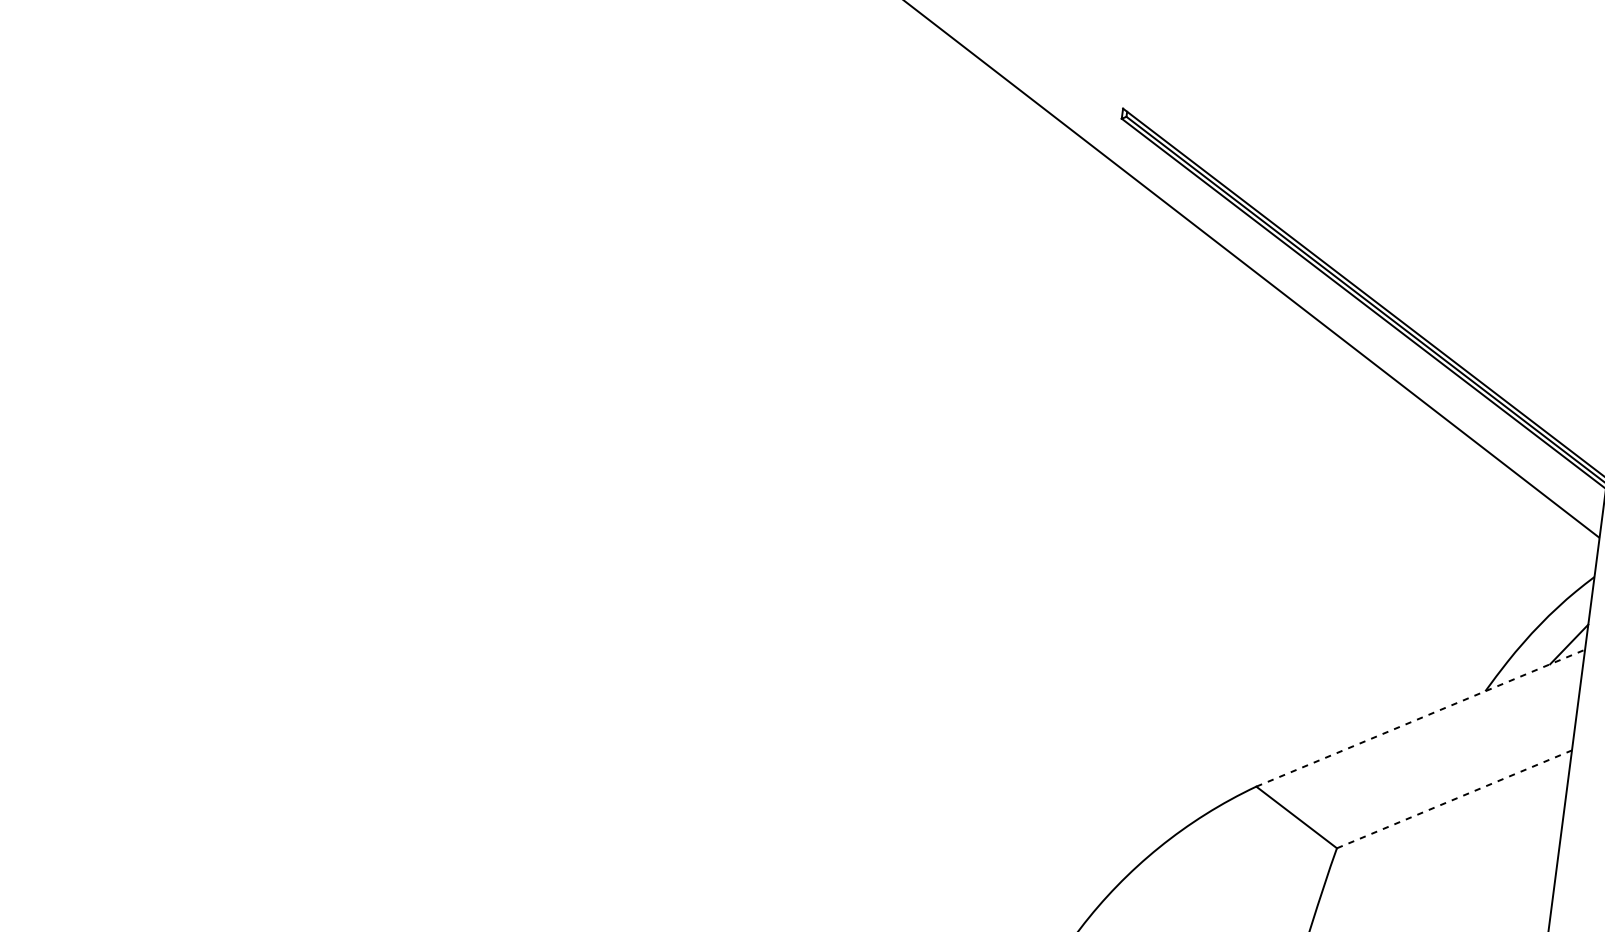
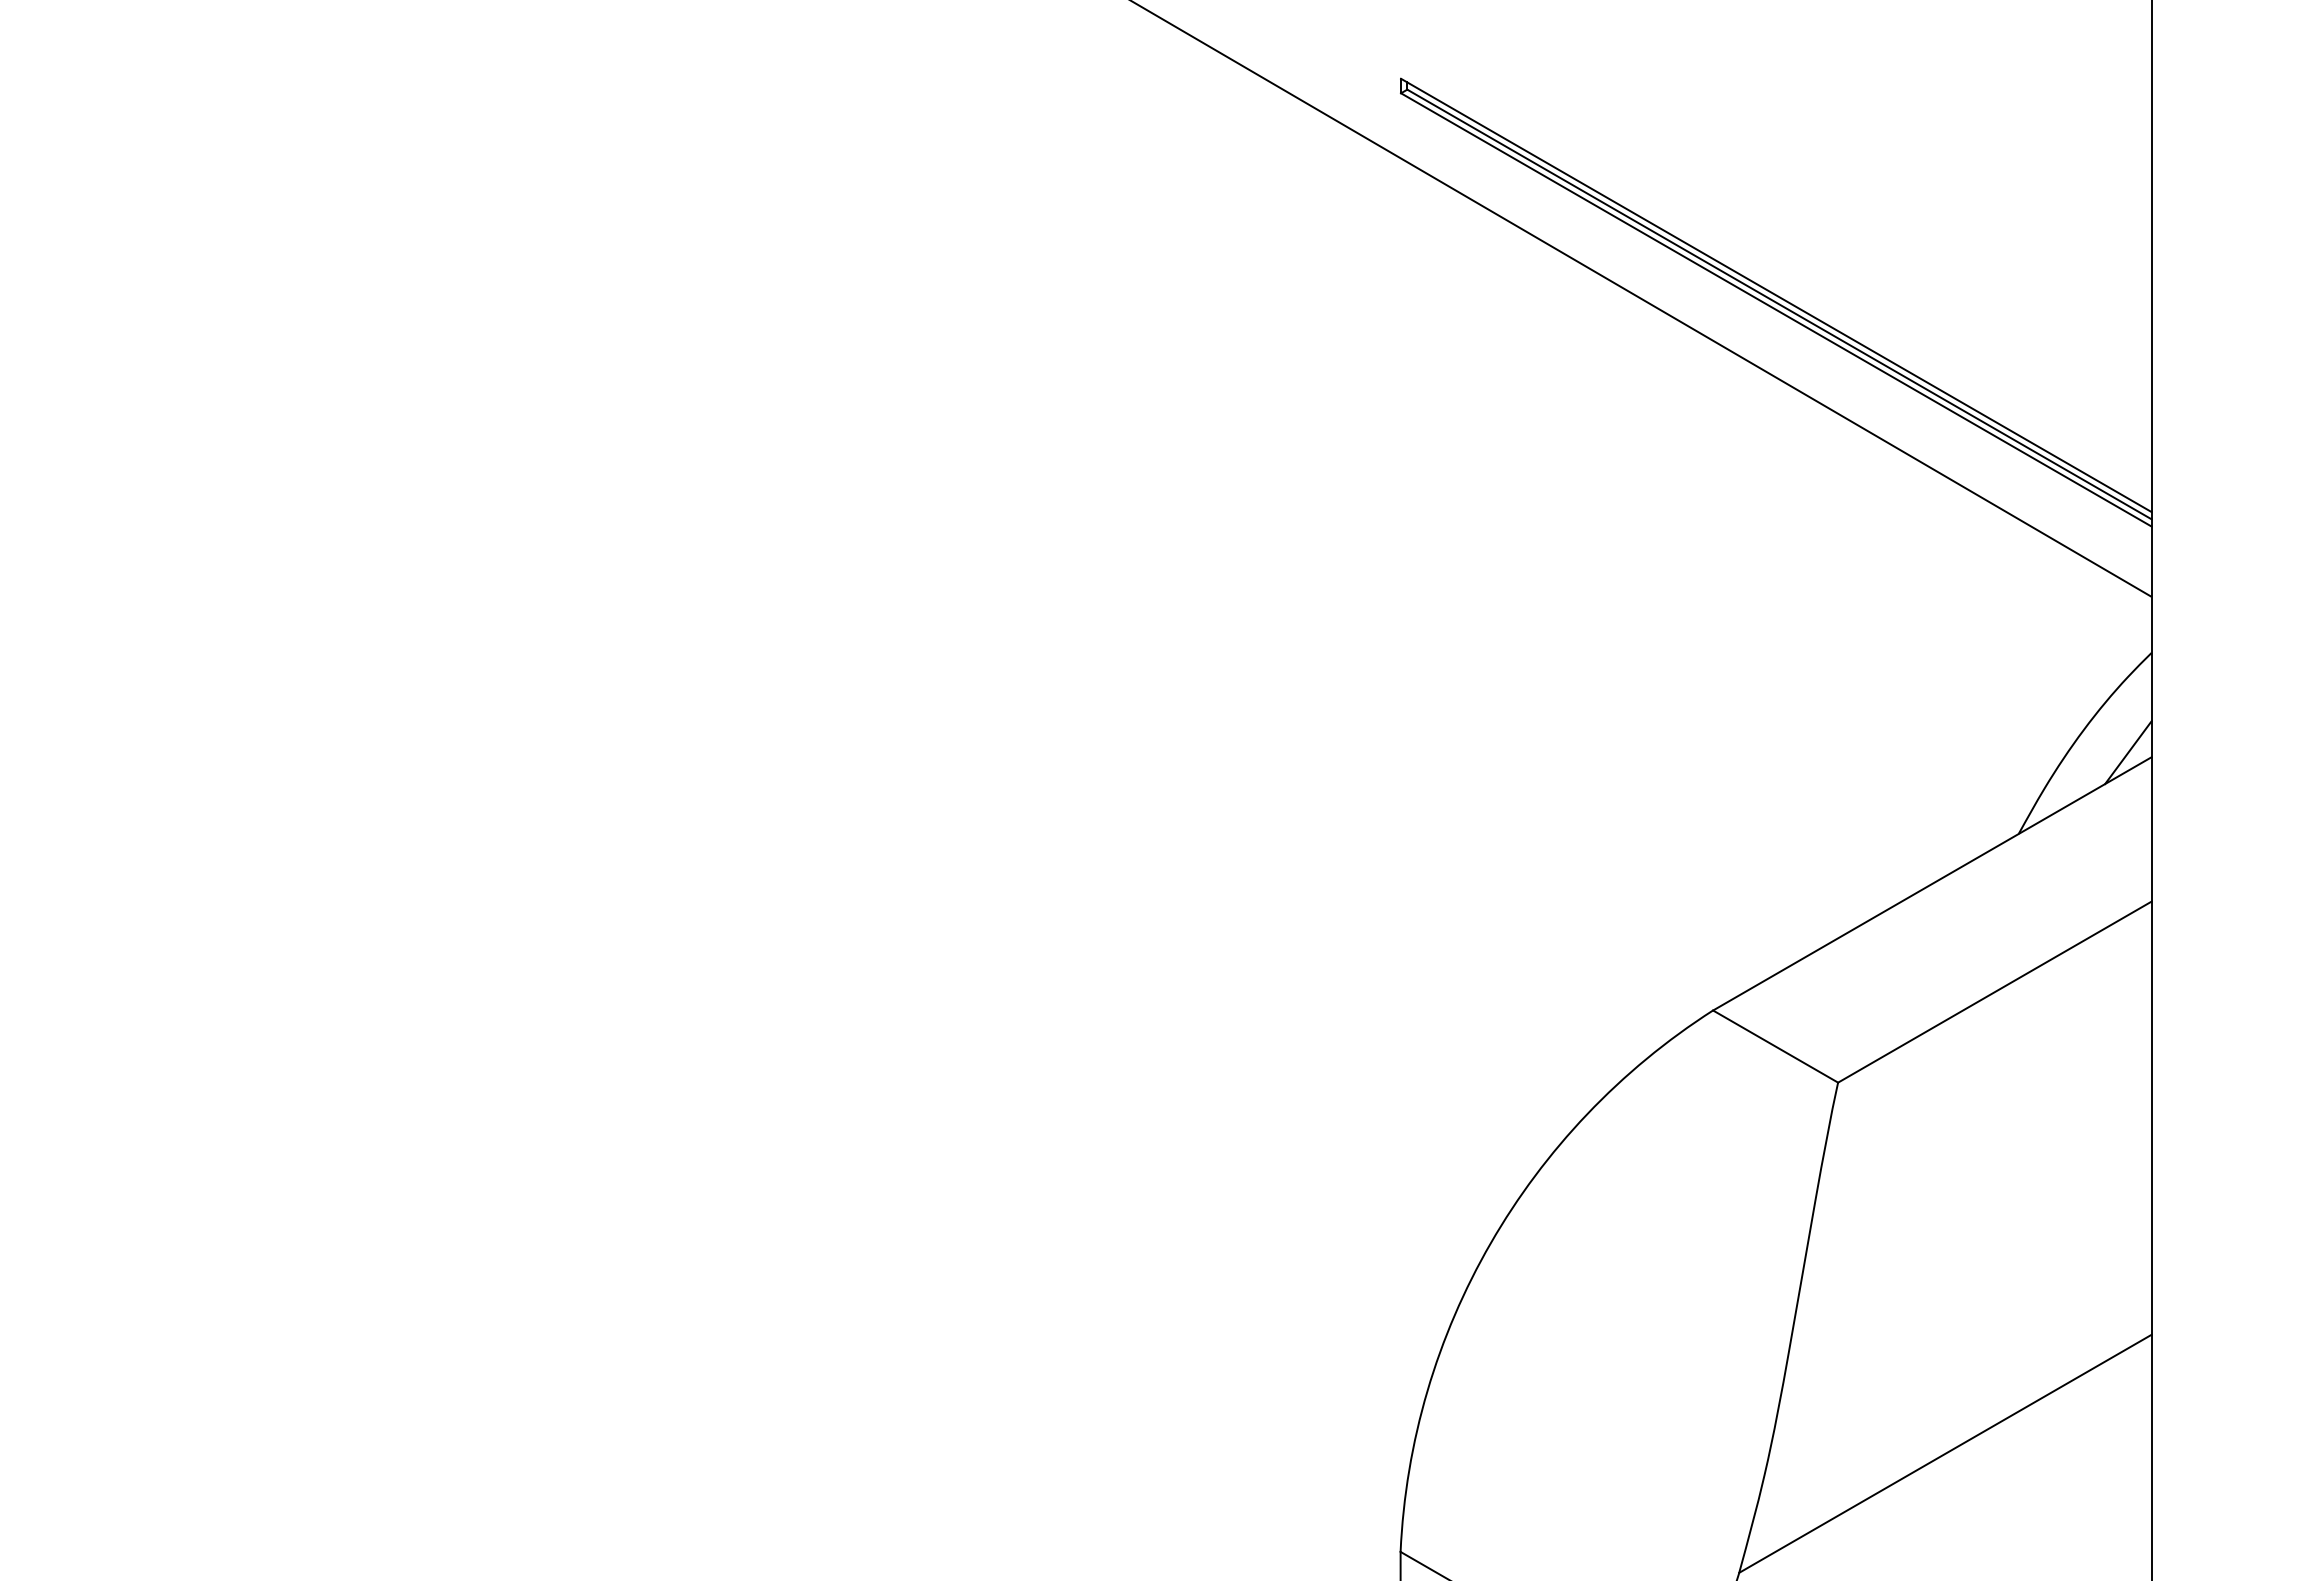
line: (1420, 717) -> (1932, 883), dashed -> solid
line: (1454, 798) -> (1995, 991), dashed -> solid

